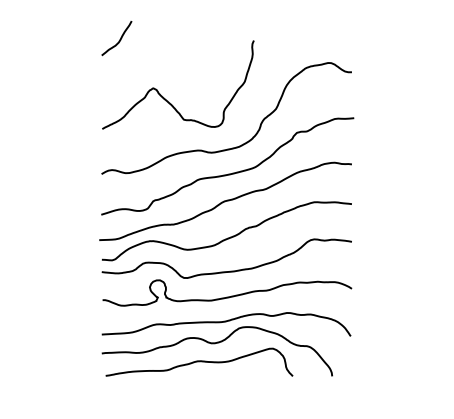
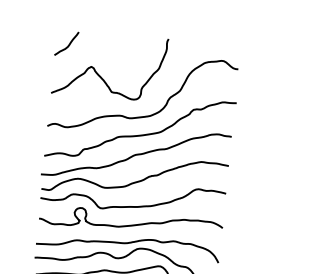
curve: (119, 39) -> (68, 44), moved

